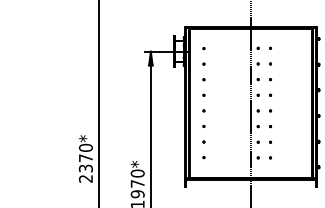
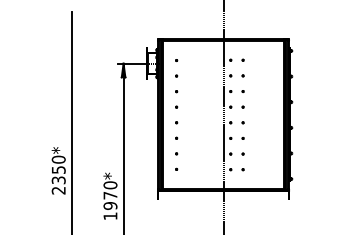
text: (85, 157) -> (58, 169), 2370* -> 2350*

